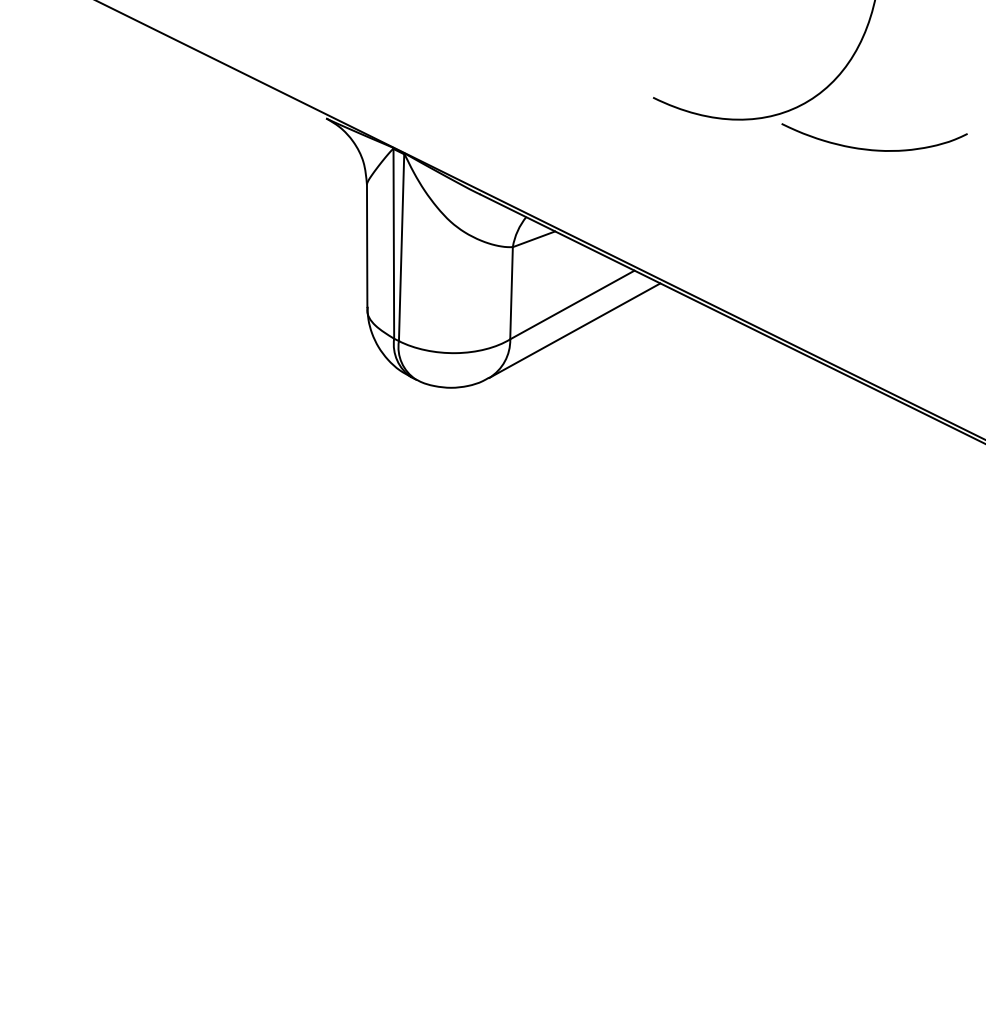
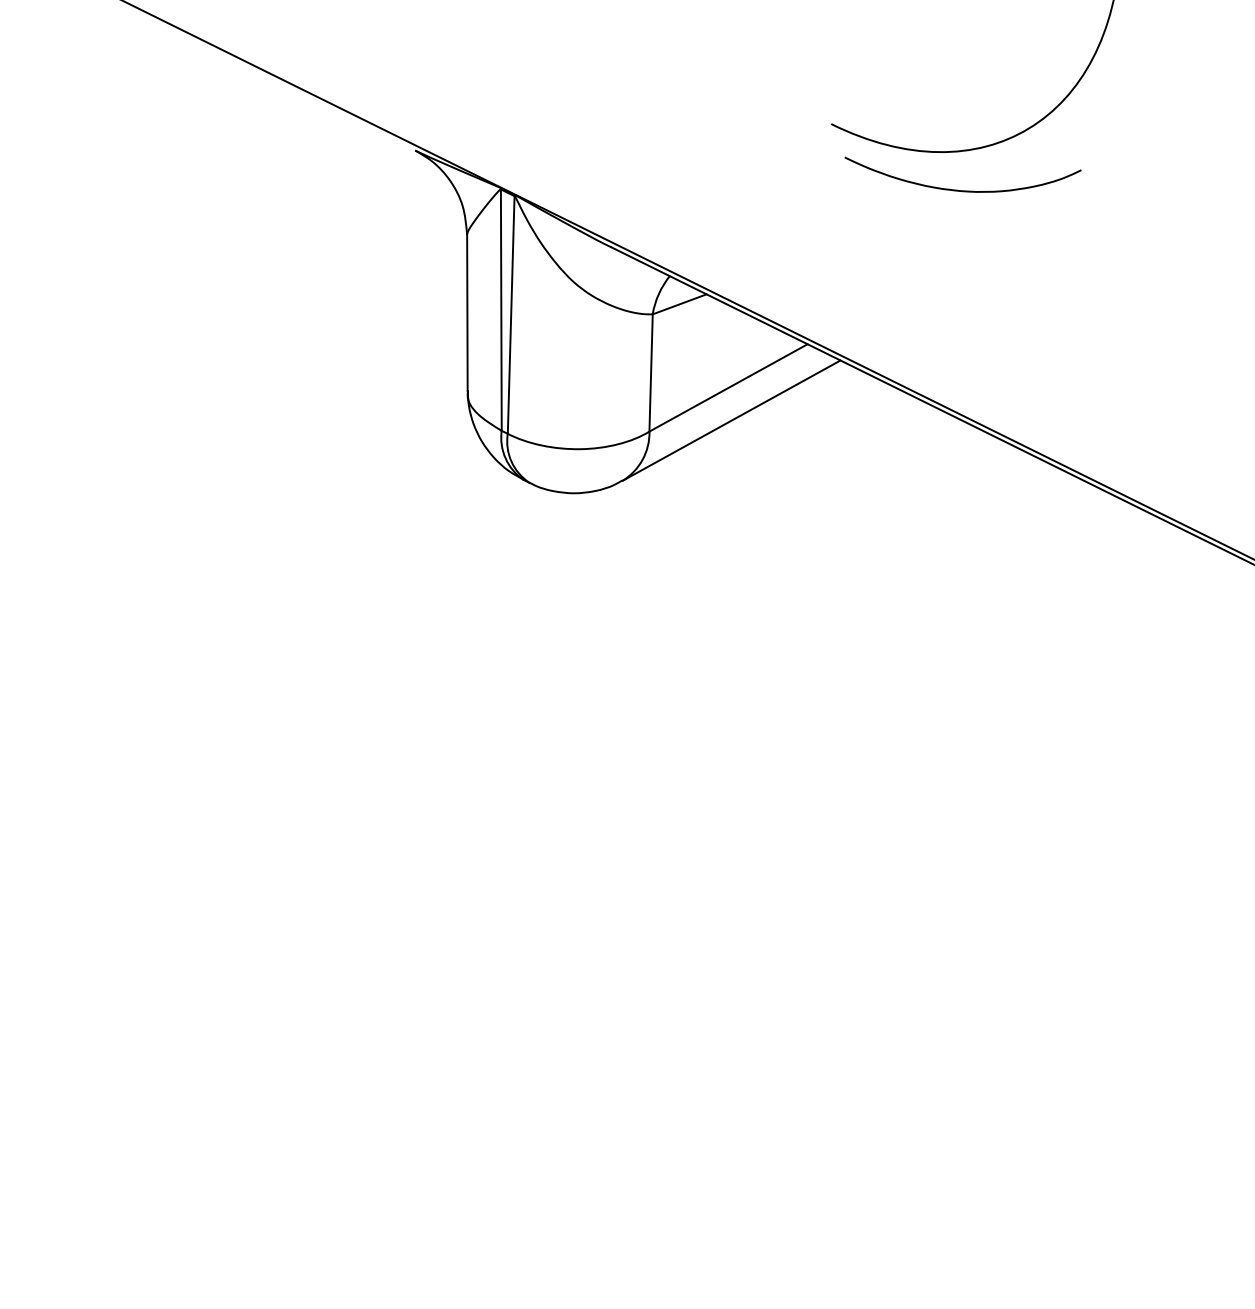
curve: (870, 149) -> (957, 189), moved

